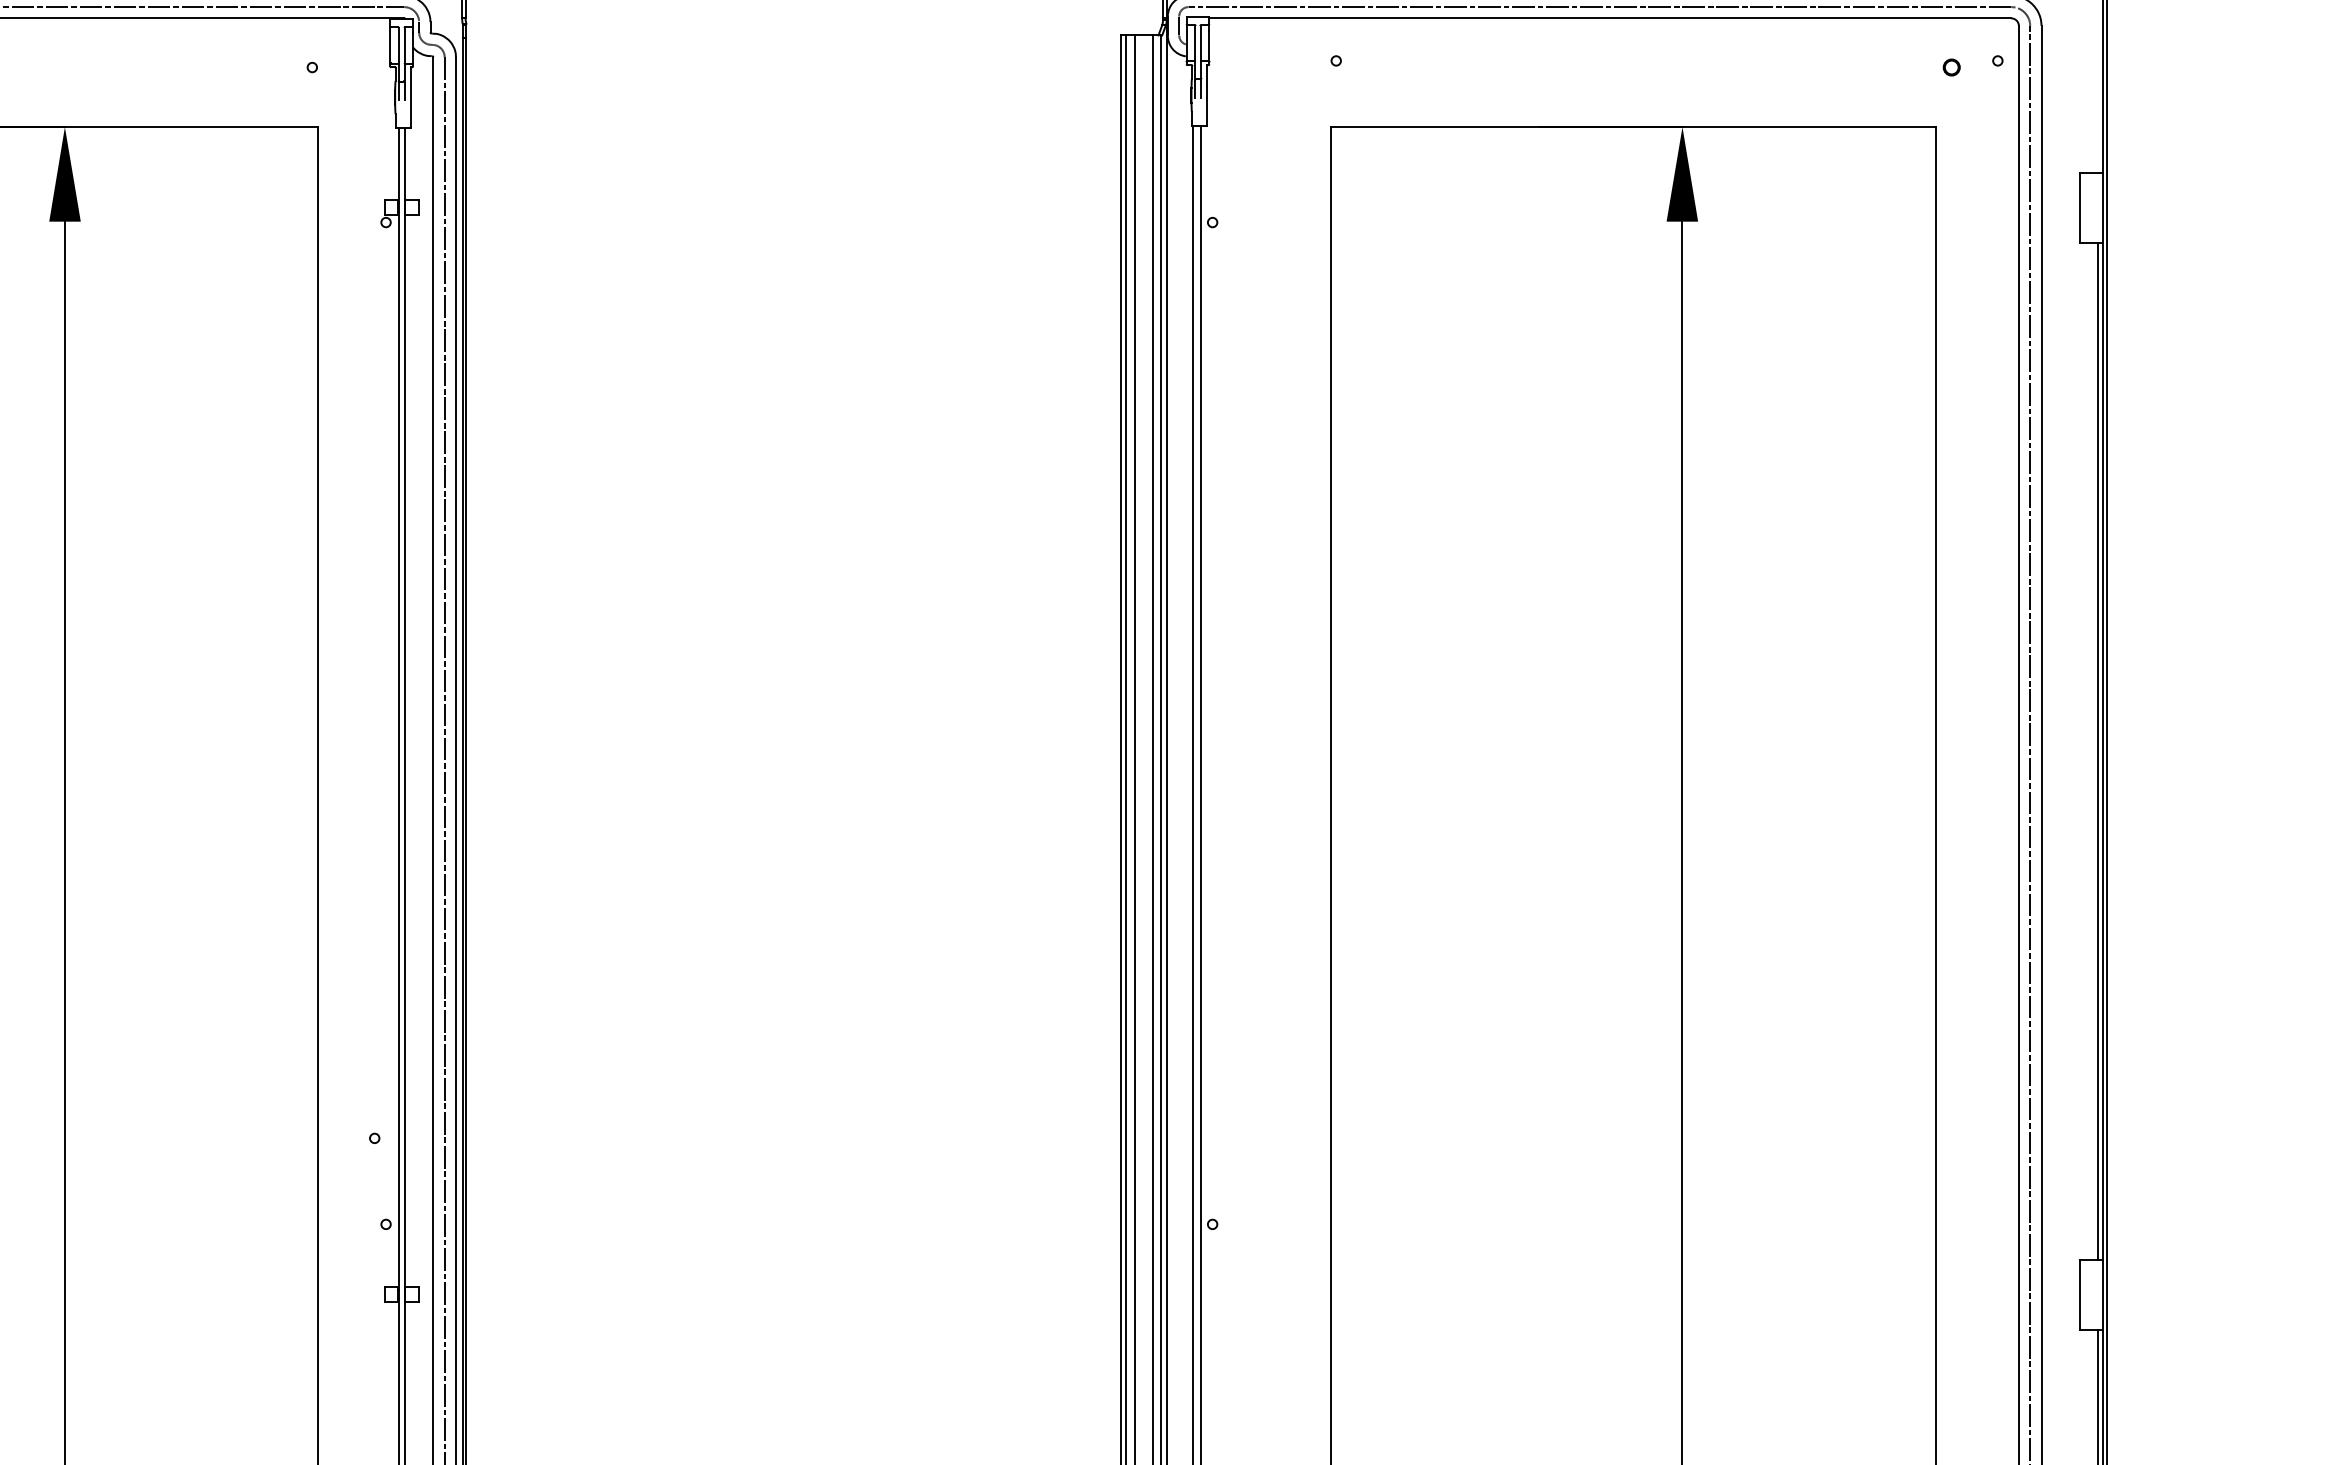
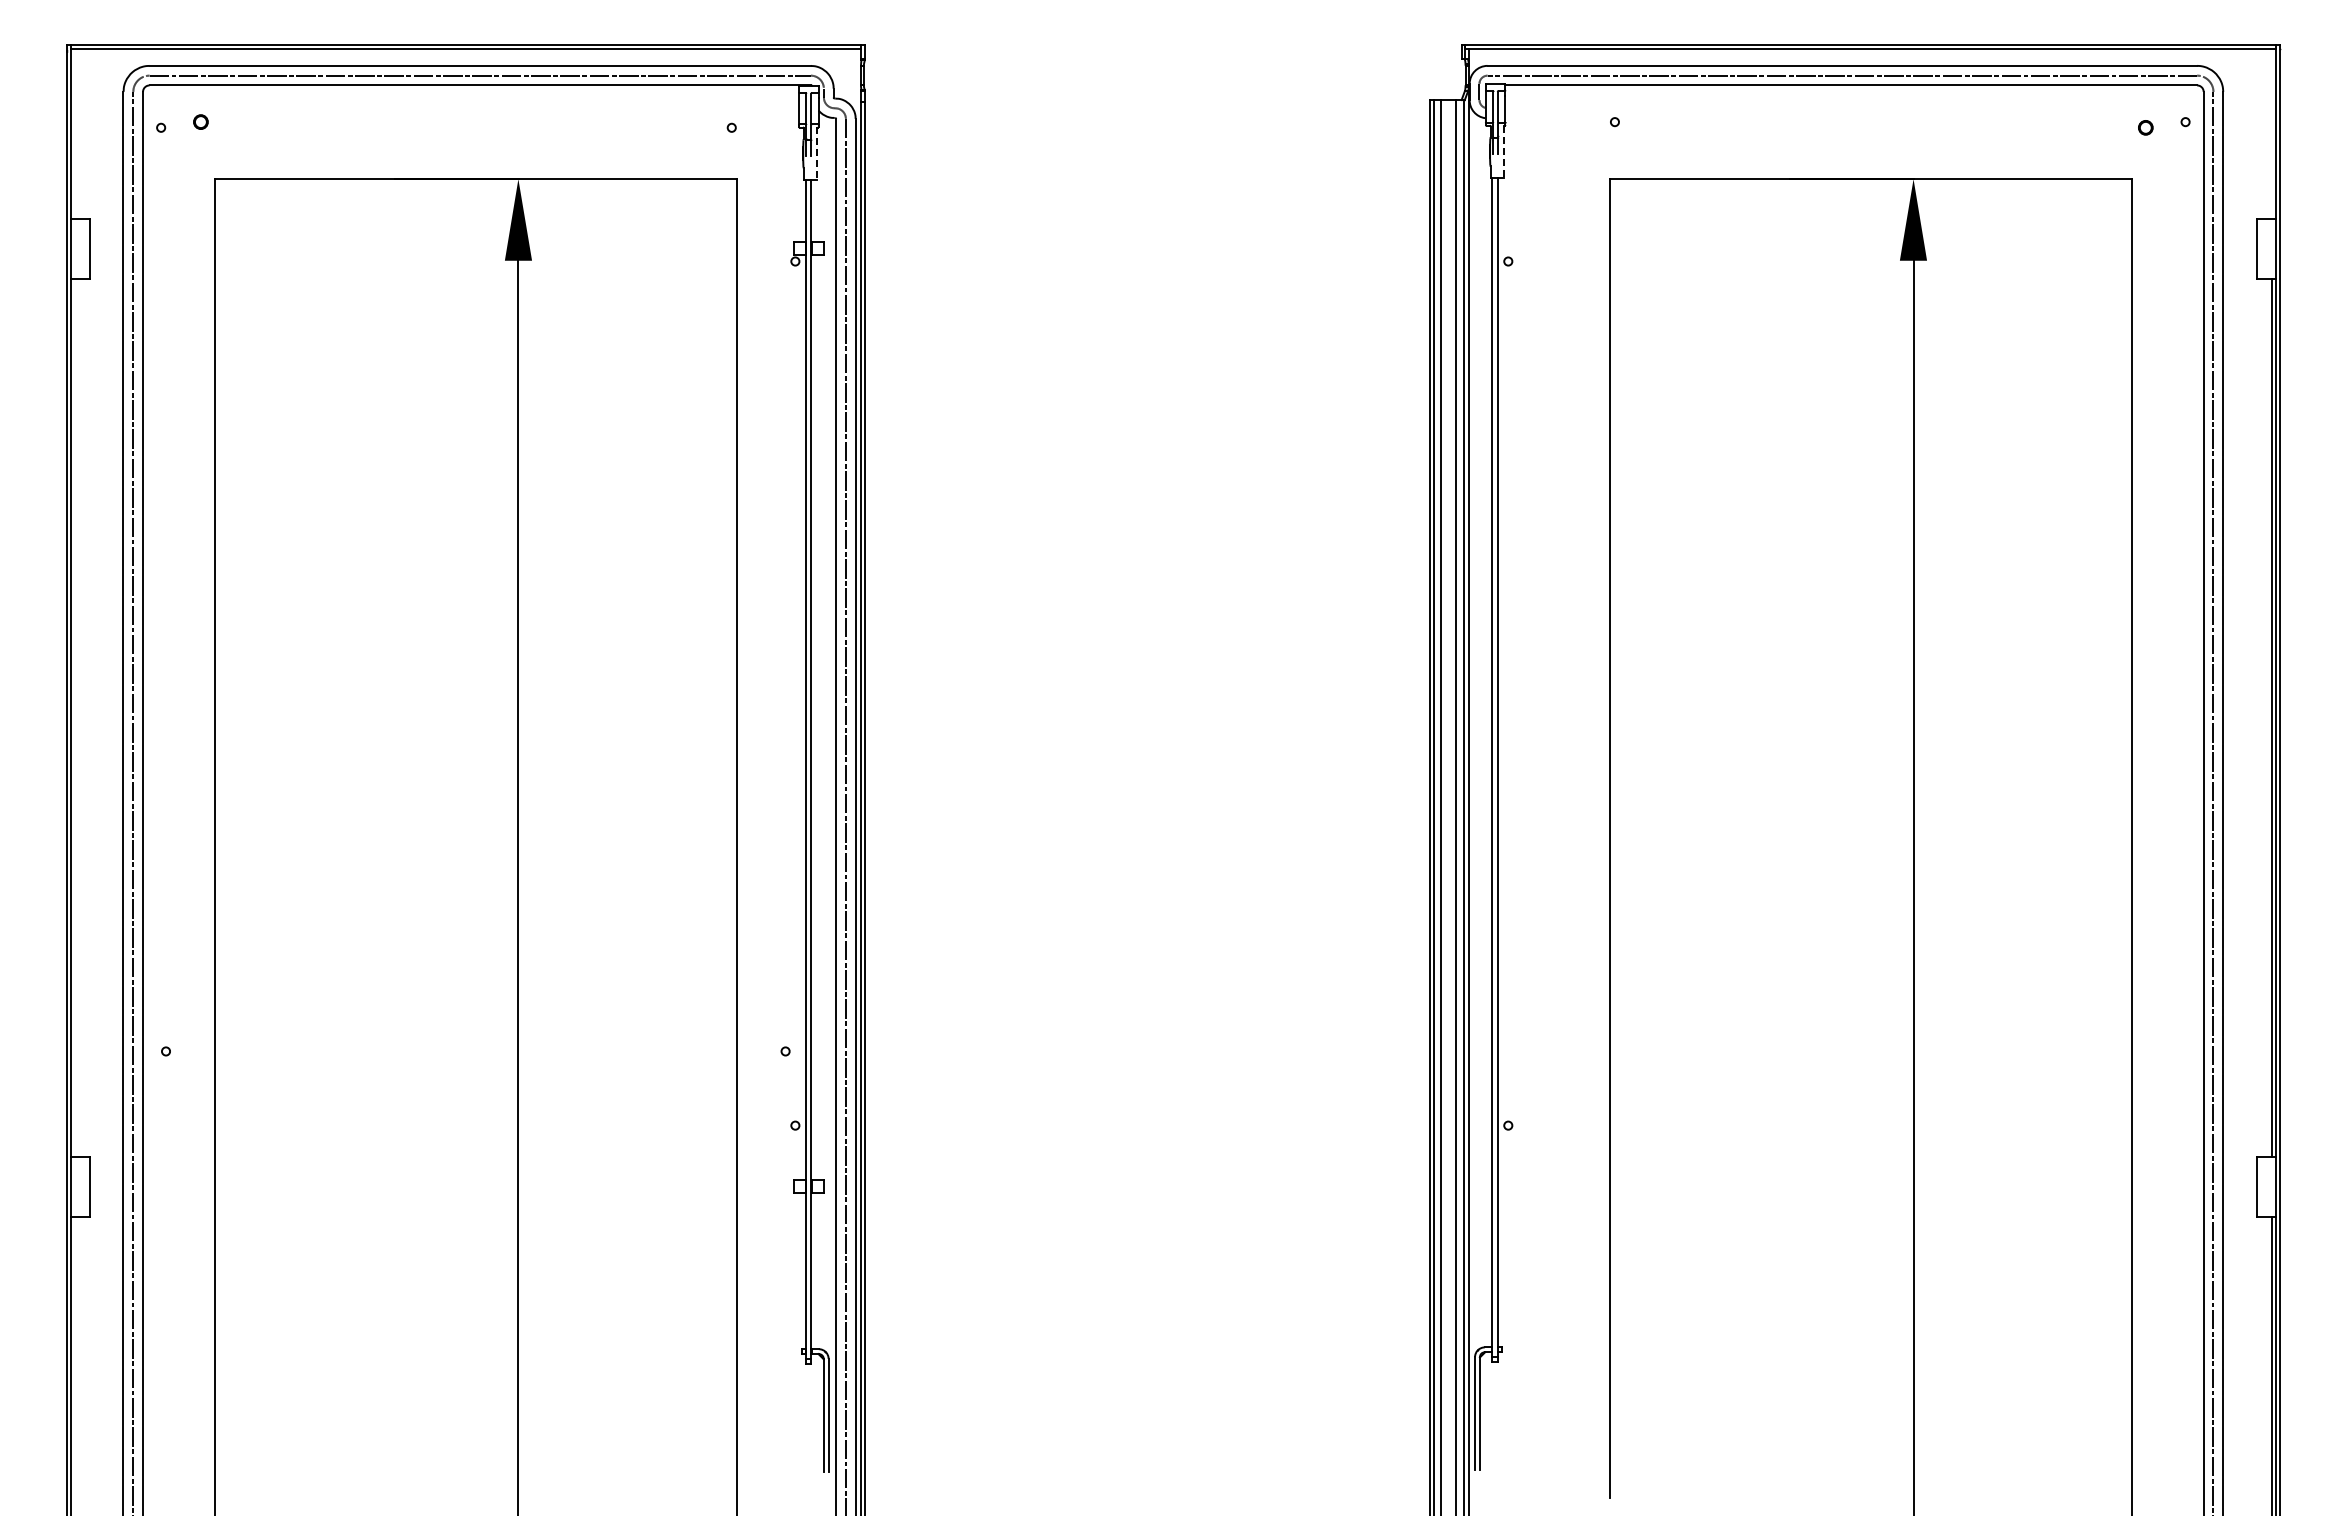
line: (1207, 96) -> (1503, 152), solid -> dashed
line: (410, 98) -> (816, 154), solid -> dashed

